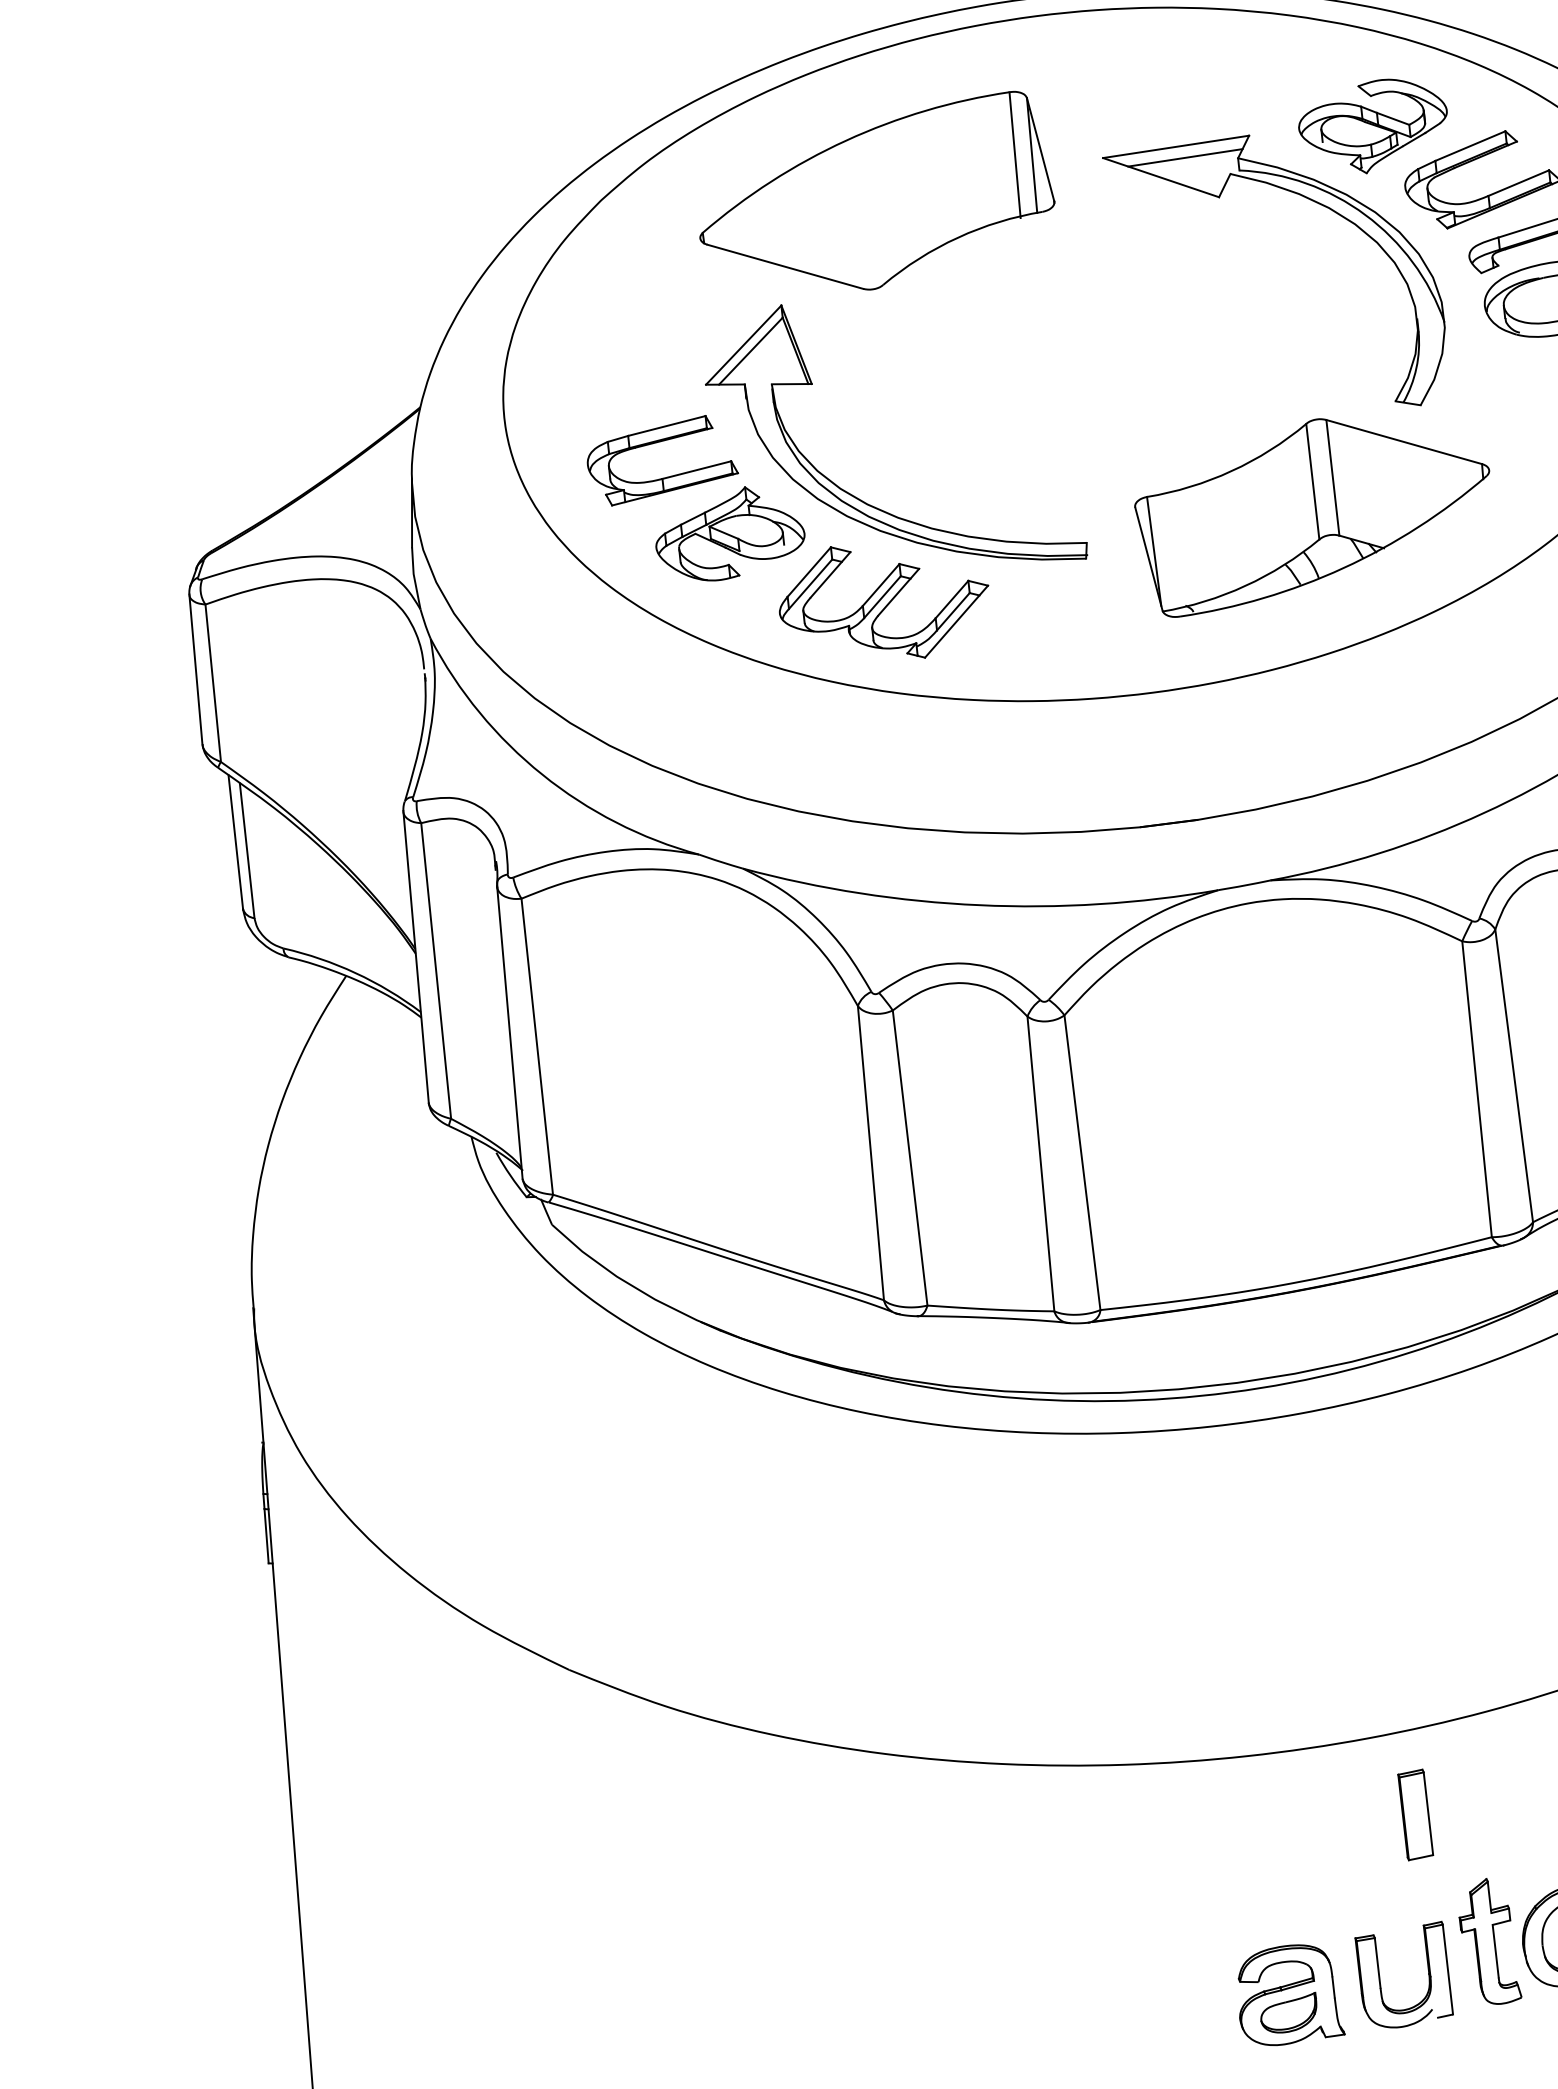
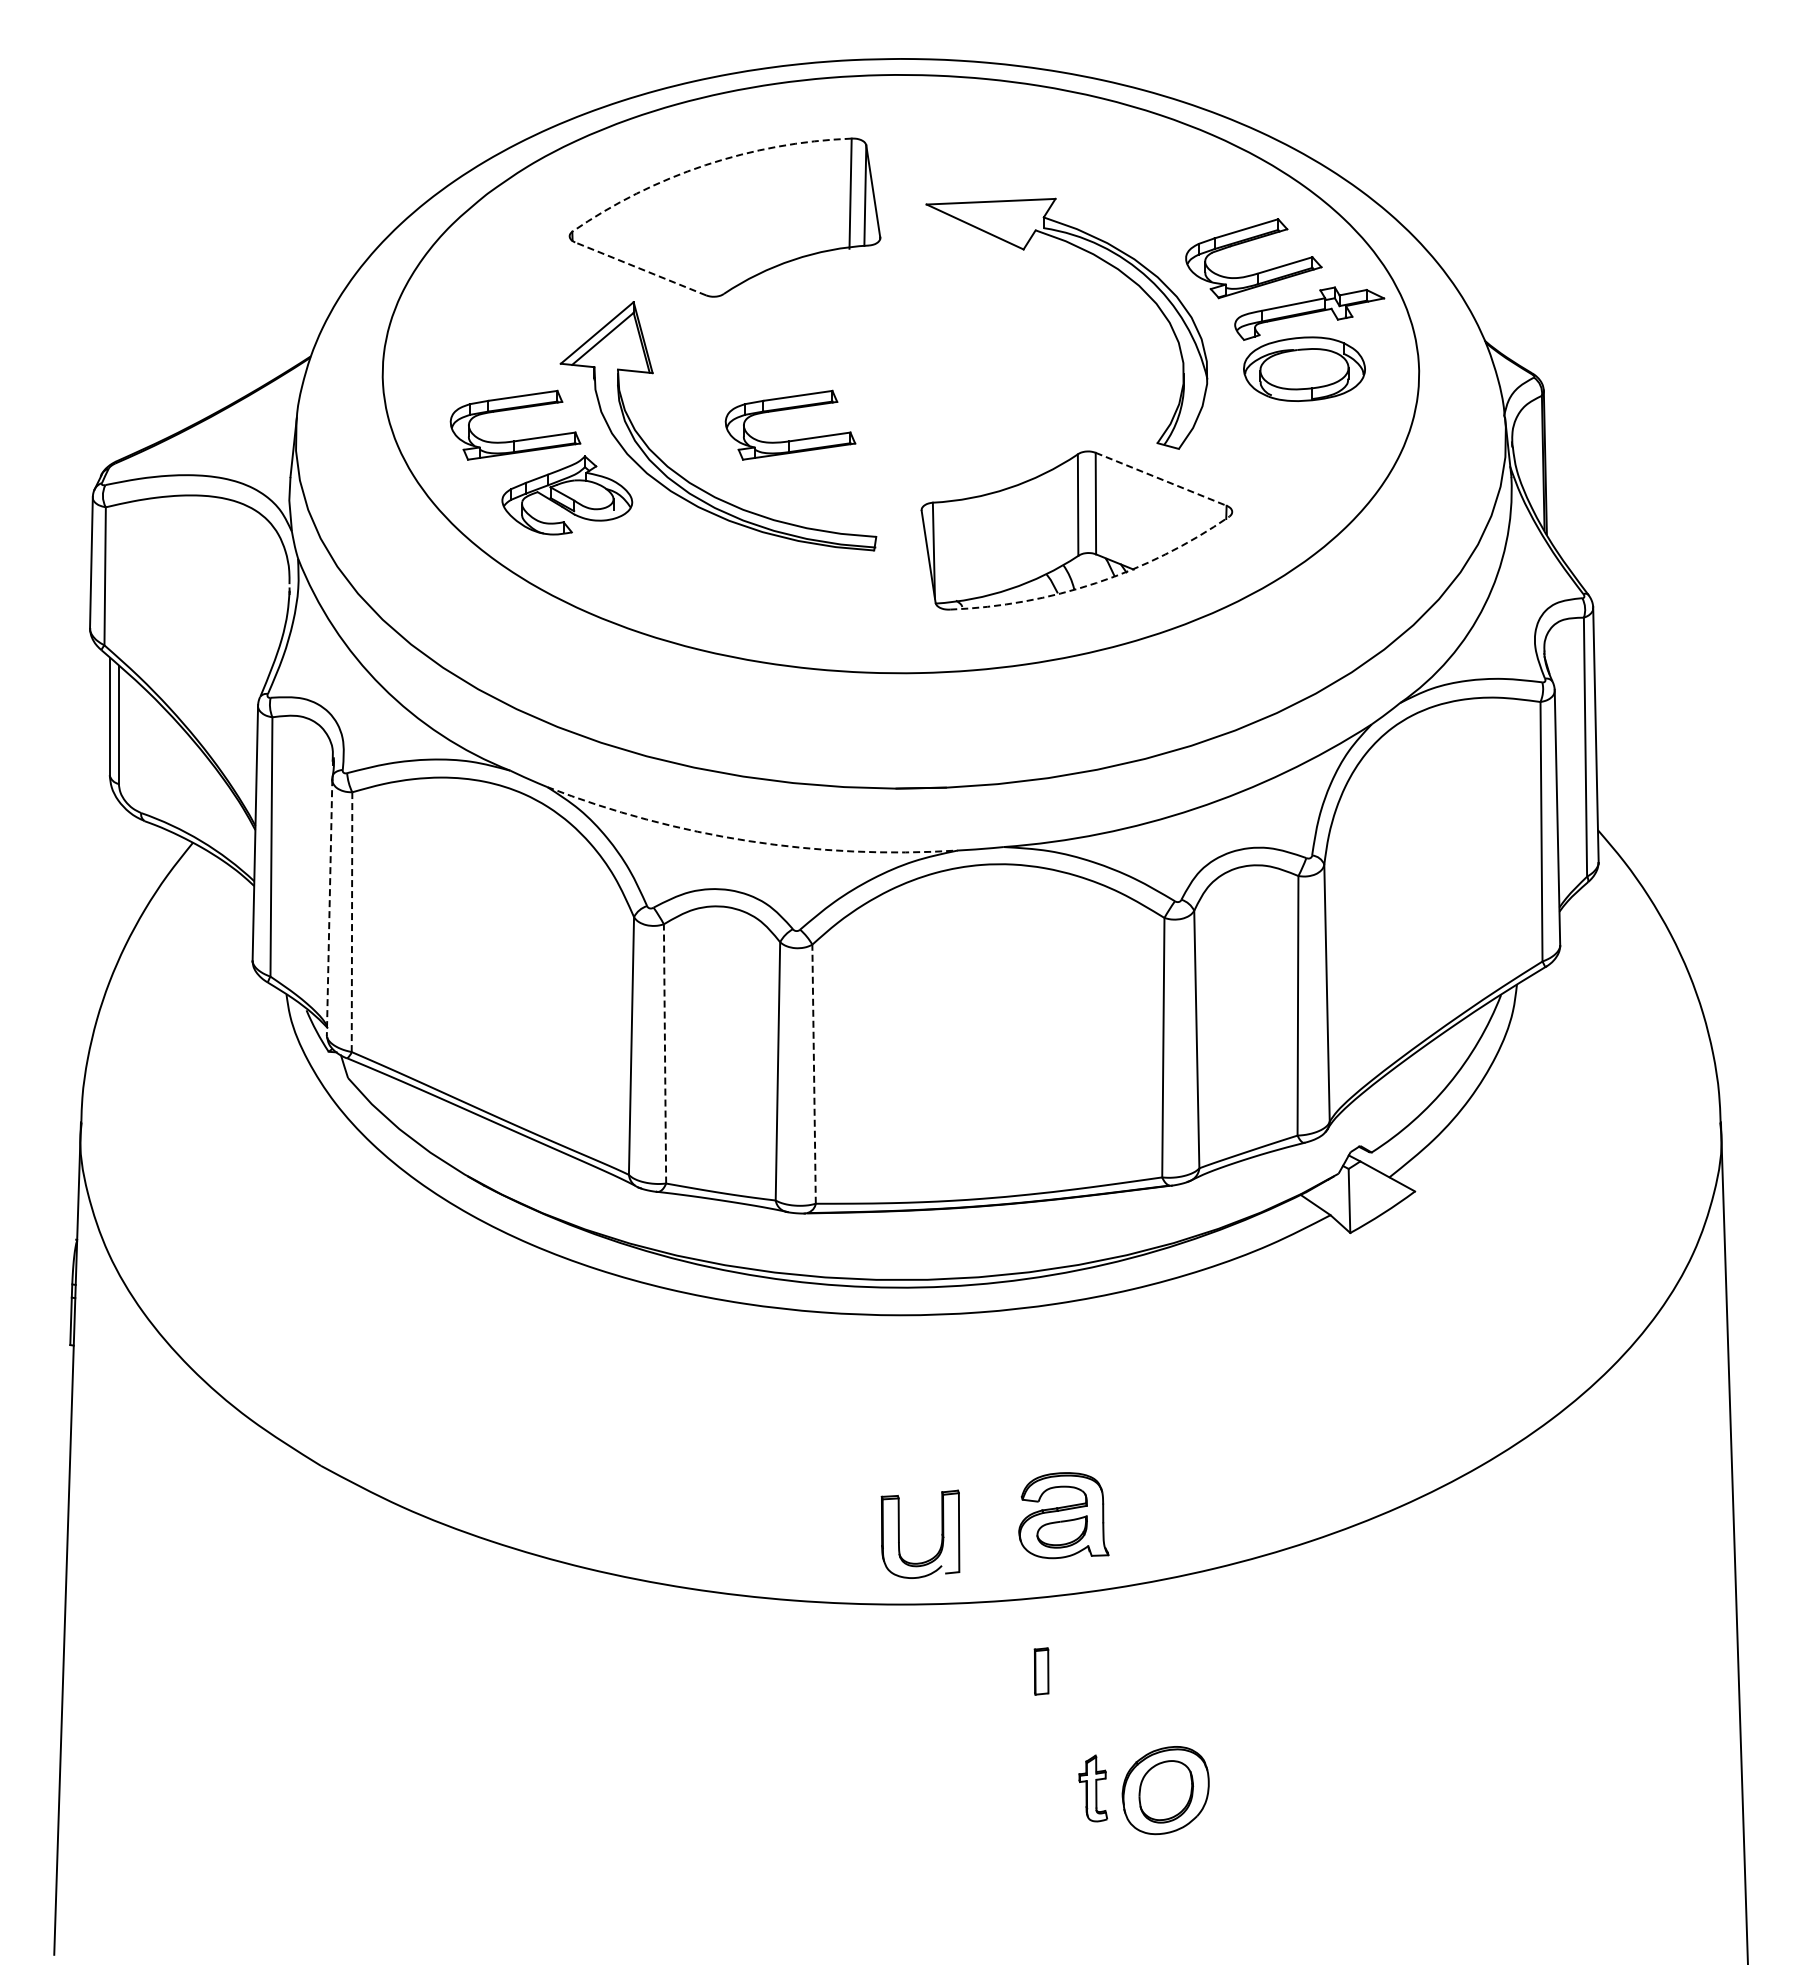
part: (1373, 126) -> (1164, 202), removed
arc: (846, 140) -> (705, 165), solid -> dashed
line: (1184, 157) -> (997, 211), removed
line: (784, 266) -> (640, 268), solid -> dashed
part: (968, 410) -> (786, 410), added
line: (1404, 442) -> (1161, 479), solid -> dashed
arc: (1343, 567) -> (1096, 582), solid -> dashed
part: (883, 601) -> (694, 568), removed
arc: (980, 905) -> (749, 841), solid -> dashed
line: (509, 1033) -> (329, 908), solid -> dashed
line: (537, 1047) -> (352, 922), solid -> dashed
line: (910, 1157) -> (665, 1053), solid -> dashed
line: (1082, 1162) -> (814, 1074), solid -> dashed
part: (1415, 1815) -> (1041, 1671), size x0.6
part: (1489, 1941) -> (1093, 1788), size x0.6
part: (1380, 1977) -> (899, 1533), moved
part: (1288, 1994) -> (1063, 1515), moved

